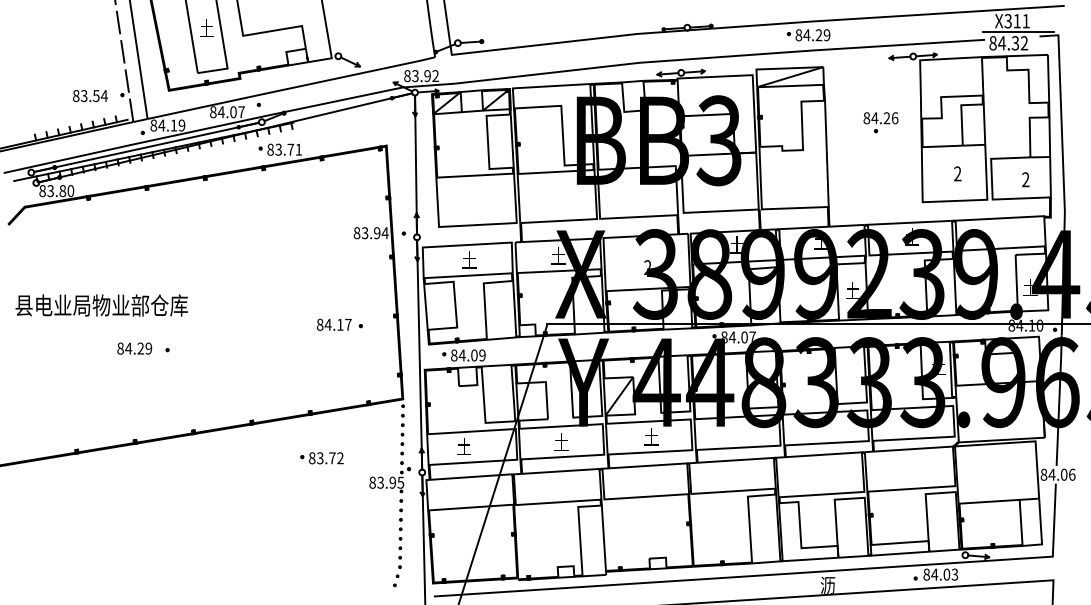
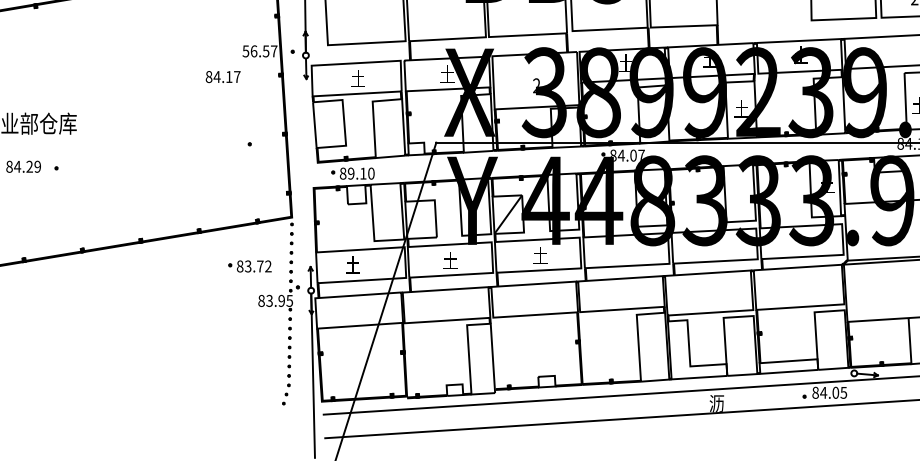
text: (370, 233) -> (259, 51), 83.94 -> 56.57
text: (334, 324) -> (223, 76), moved
line: (419, 354) -> (308, 172), removed
text: (471, 355) -> (360, 173), 84.09 -> 89.10
part: (321, 458) -> (249, 266), moved
text: (955, 574) -> (844, 392), 84.03 -> 84.05

